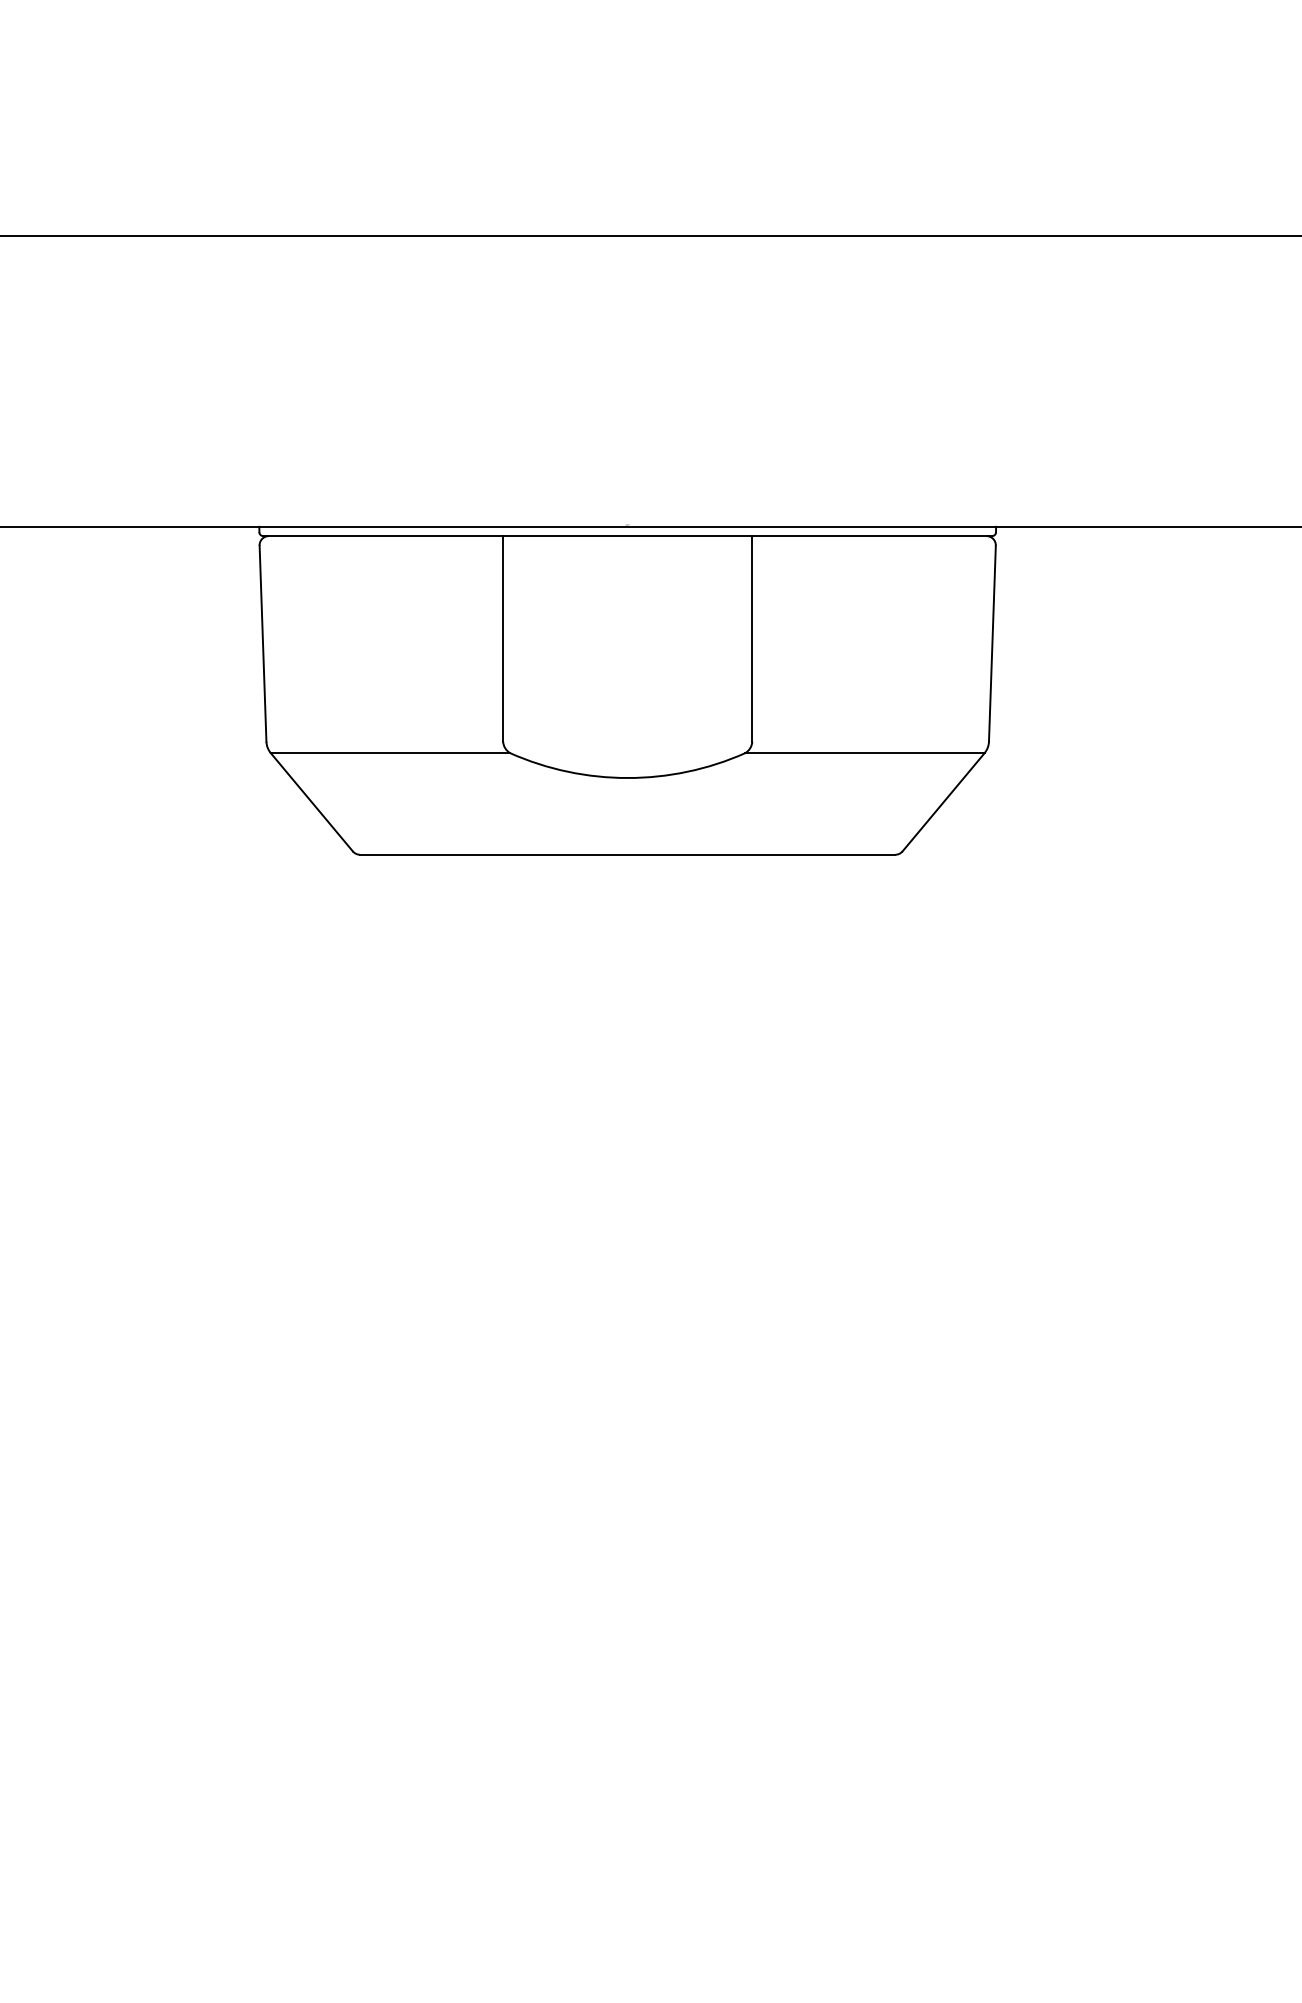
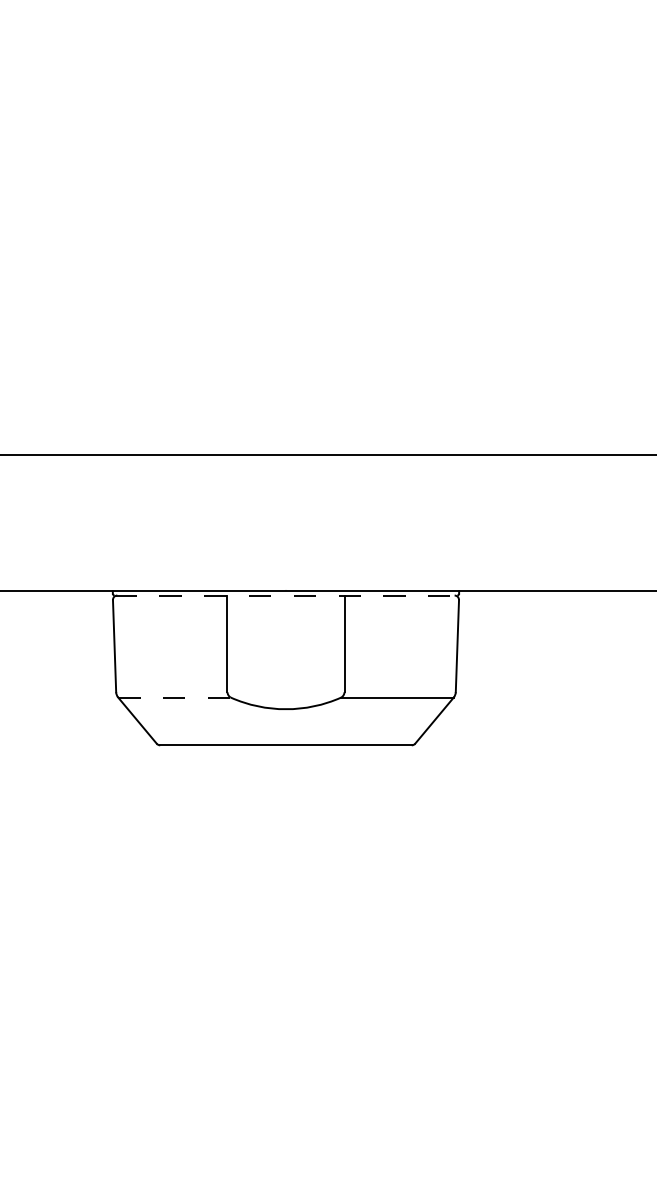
line: (628, 535) -> (286, 595), solid -> dashed
line: (390, 752) -> (174, 697), solid -> dashed

